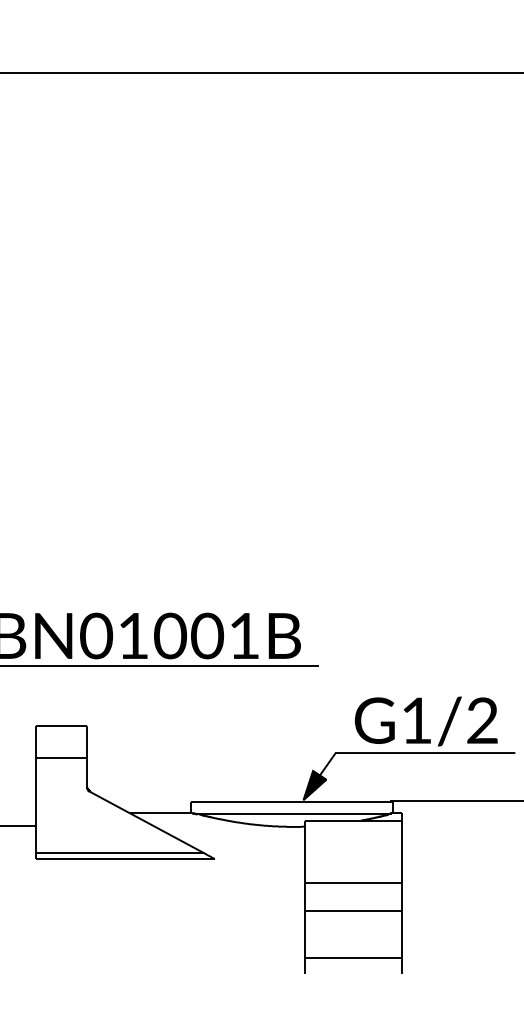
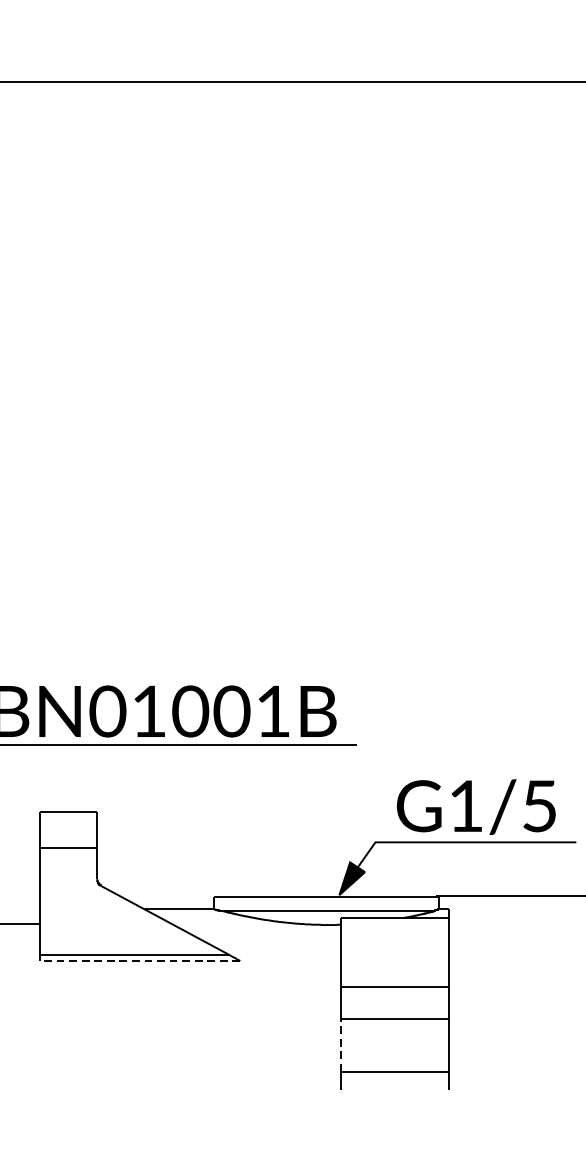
text: (482, 720) -> (539, 805), G1/2 -> G1/5
line: (125, 859) -> (140, 961), solid -> dashed
line: (305, 934) -> (341, 1045), solid -> dashed

